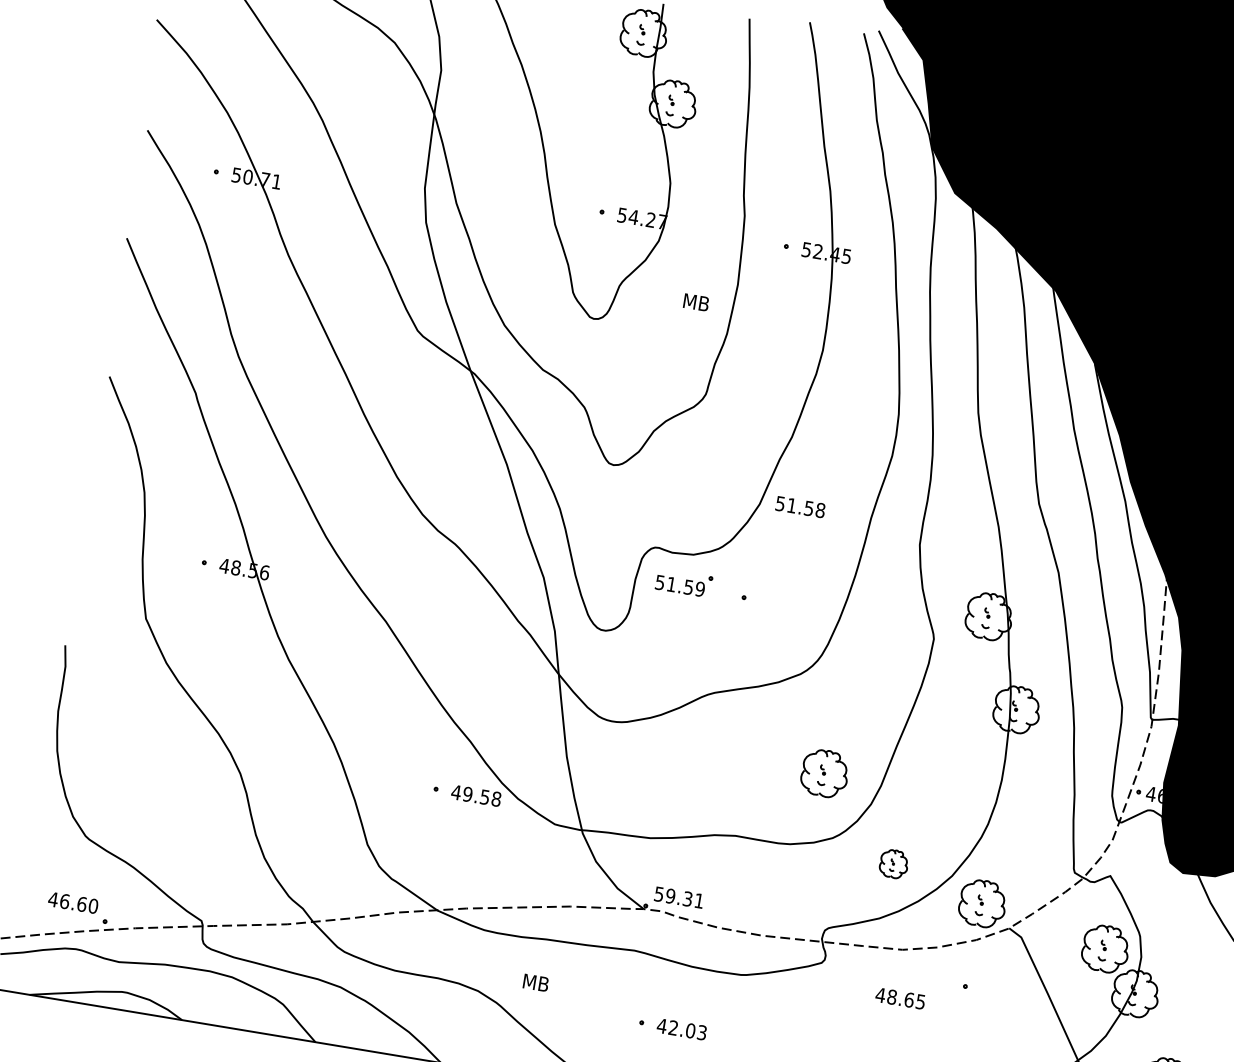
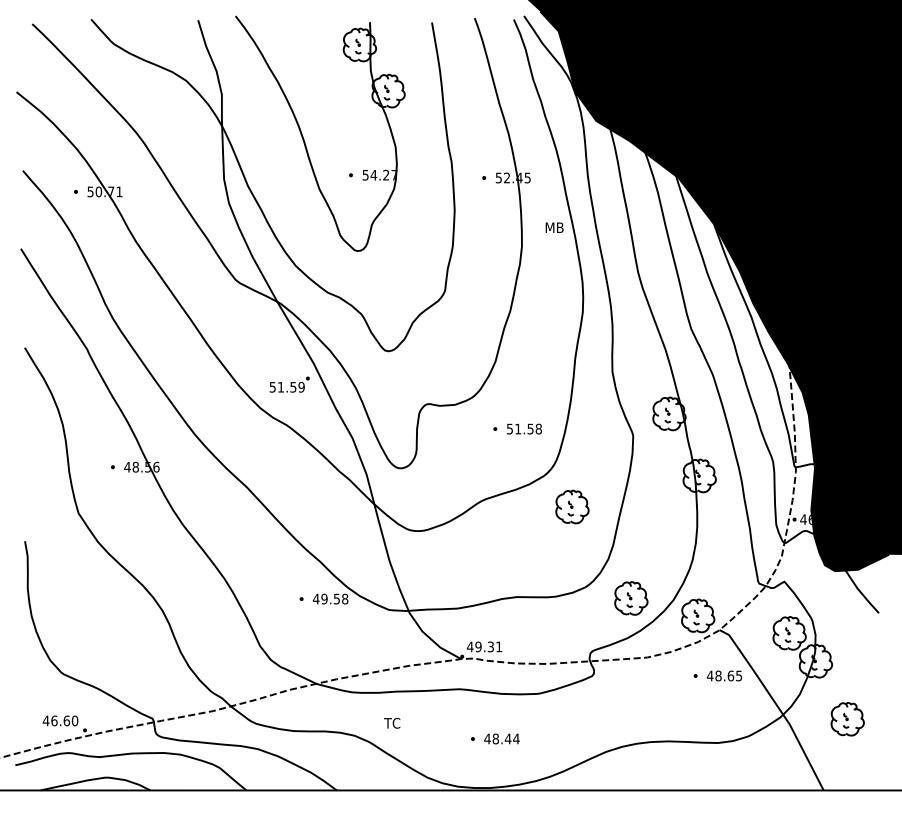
text: (696, 302) -> (554, 227), moved
text: (799, 506) -> (523, 428), moved
part: (684, 582) -> (289, 384), moved
part: (825, 772) -> (572, 506), moved
part: (894, 864) -> (631, 598), size x1.67
text: (658, 893) -> (469, 646), 59.31 -> 49.31
text: (534, 983) -> (393, 723), MB -> TC
text: (900, 997) -> (724, 675), moved
text: (687, 1029) -> (505, 738), 42.03 -> 48.44

